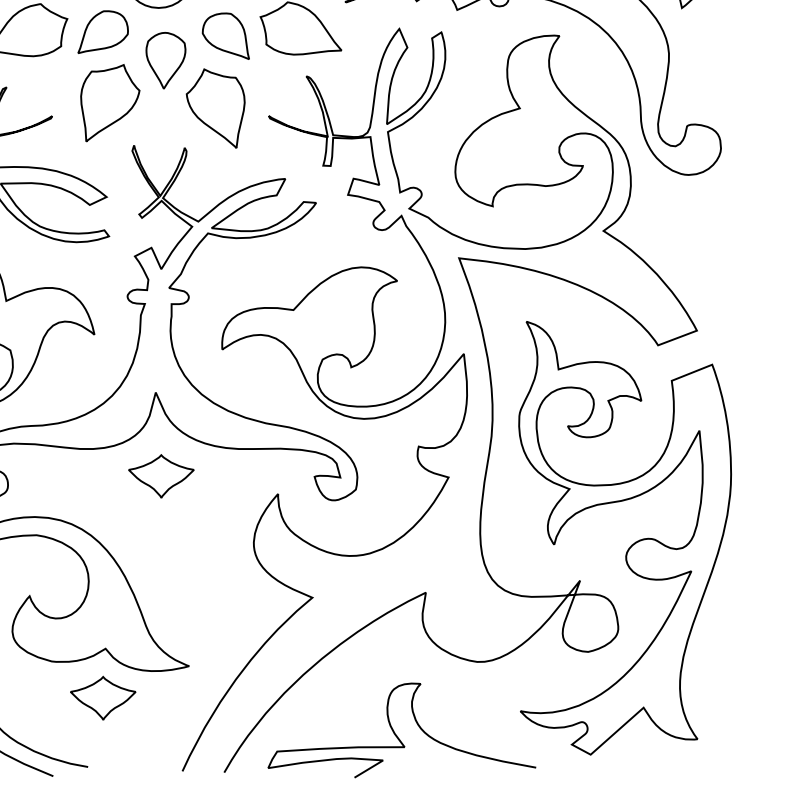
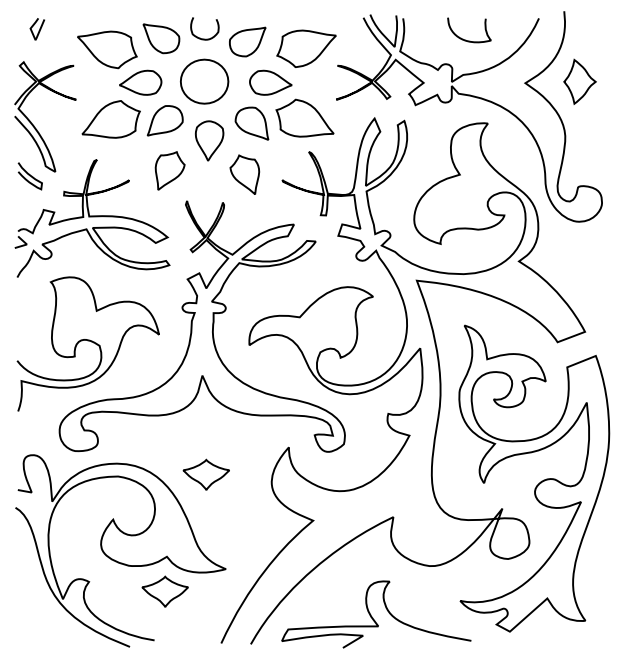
part: (109, 102) -> (169, 170), size x0.7
part: (215, 108) -> (244, 174), size x0.7
part: (160, 475) -> (205, 474), moved

